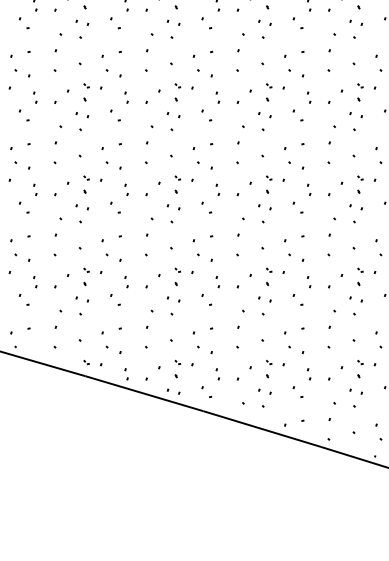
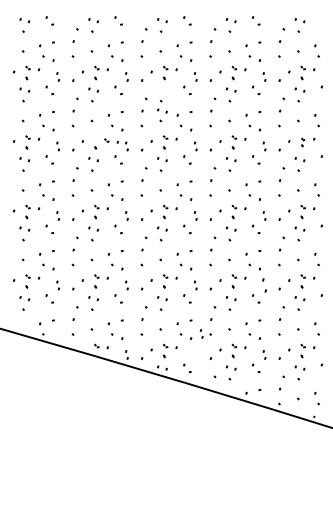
part: (173, 22) -> (162, 110), moved
part: (92, 85) -> (111, 140), moved
part: (359, 92) -> (302, 142), size x0.6
part: (309, 282) -> (264, 285), size x1.6
part: (217, 373) -> (201, 333), moved

